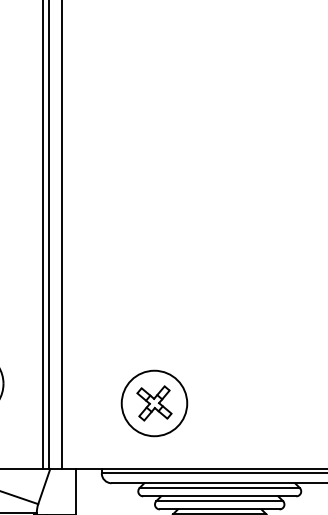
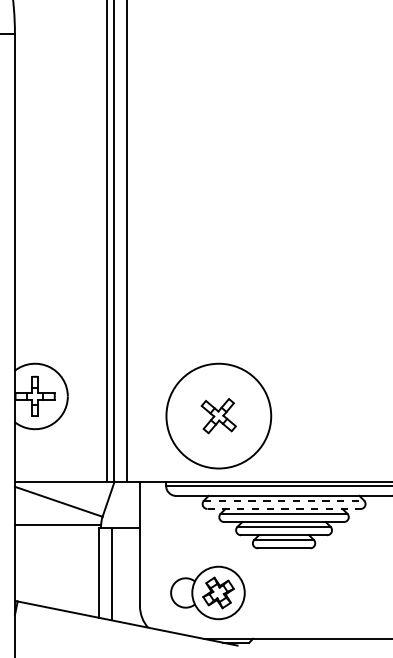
circle: (154, 402) -> (218, 415), size x1.6
line: (220, 487) -> (284, 500), solid -> dashed
line: (220, 496) -> (284, 509), solid -> dashed

